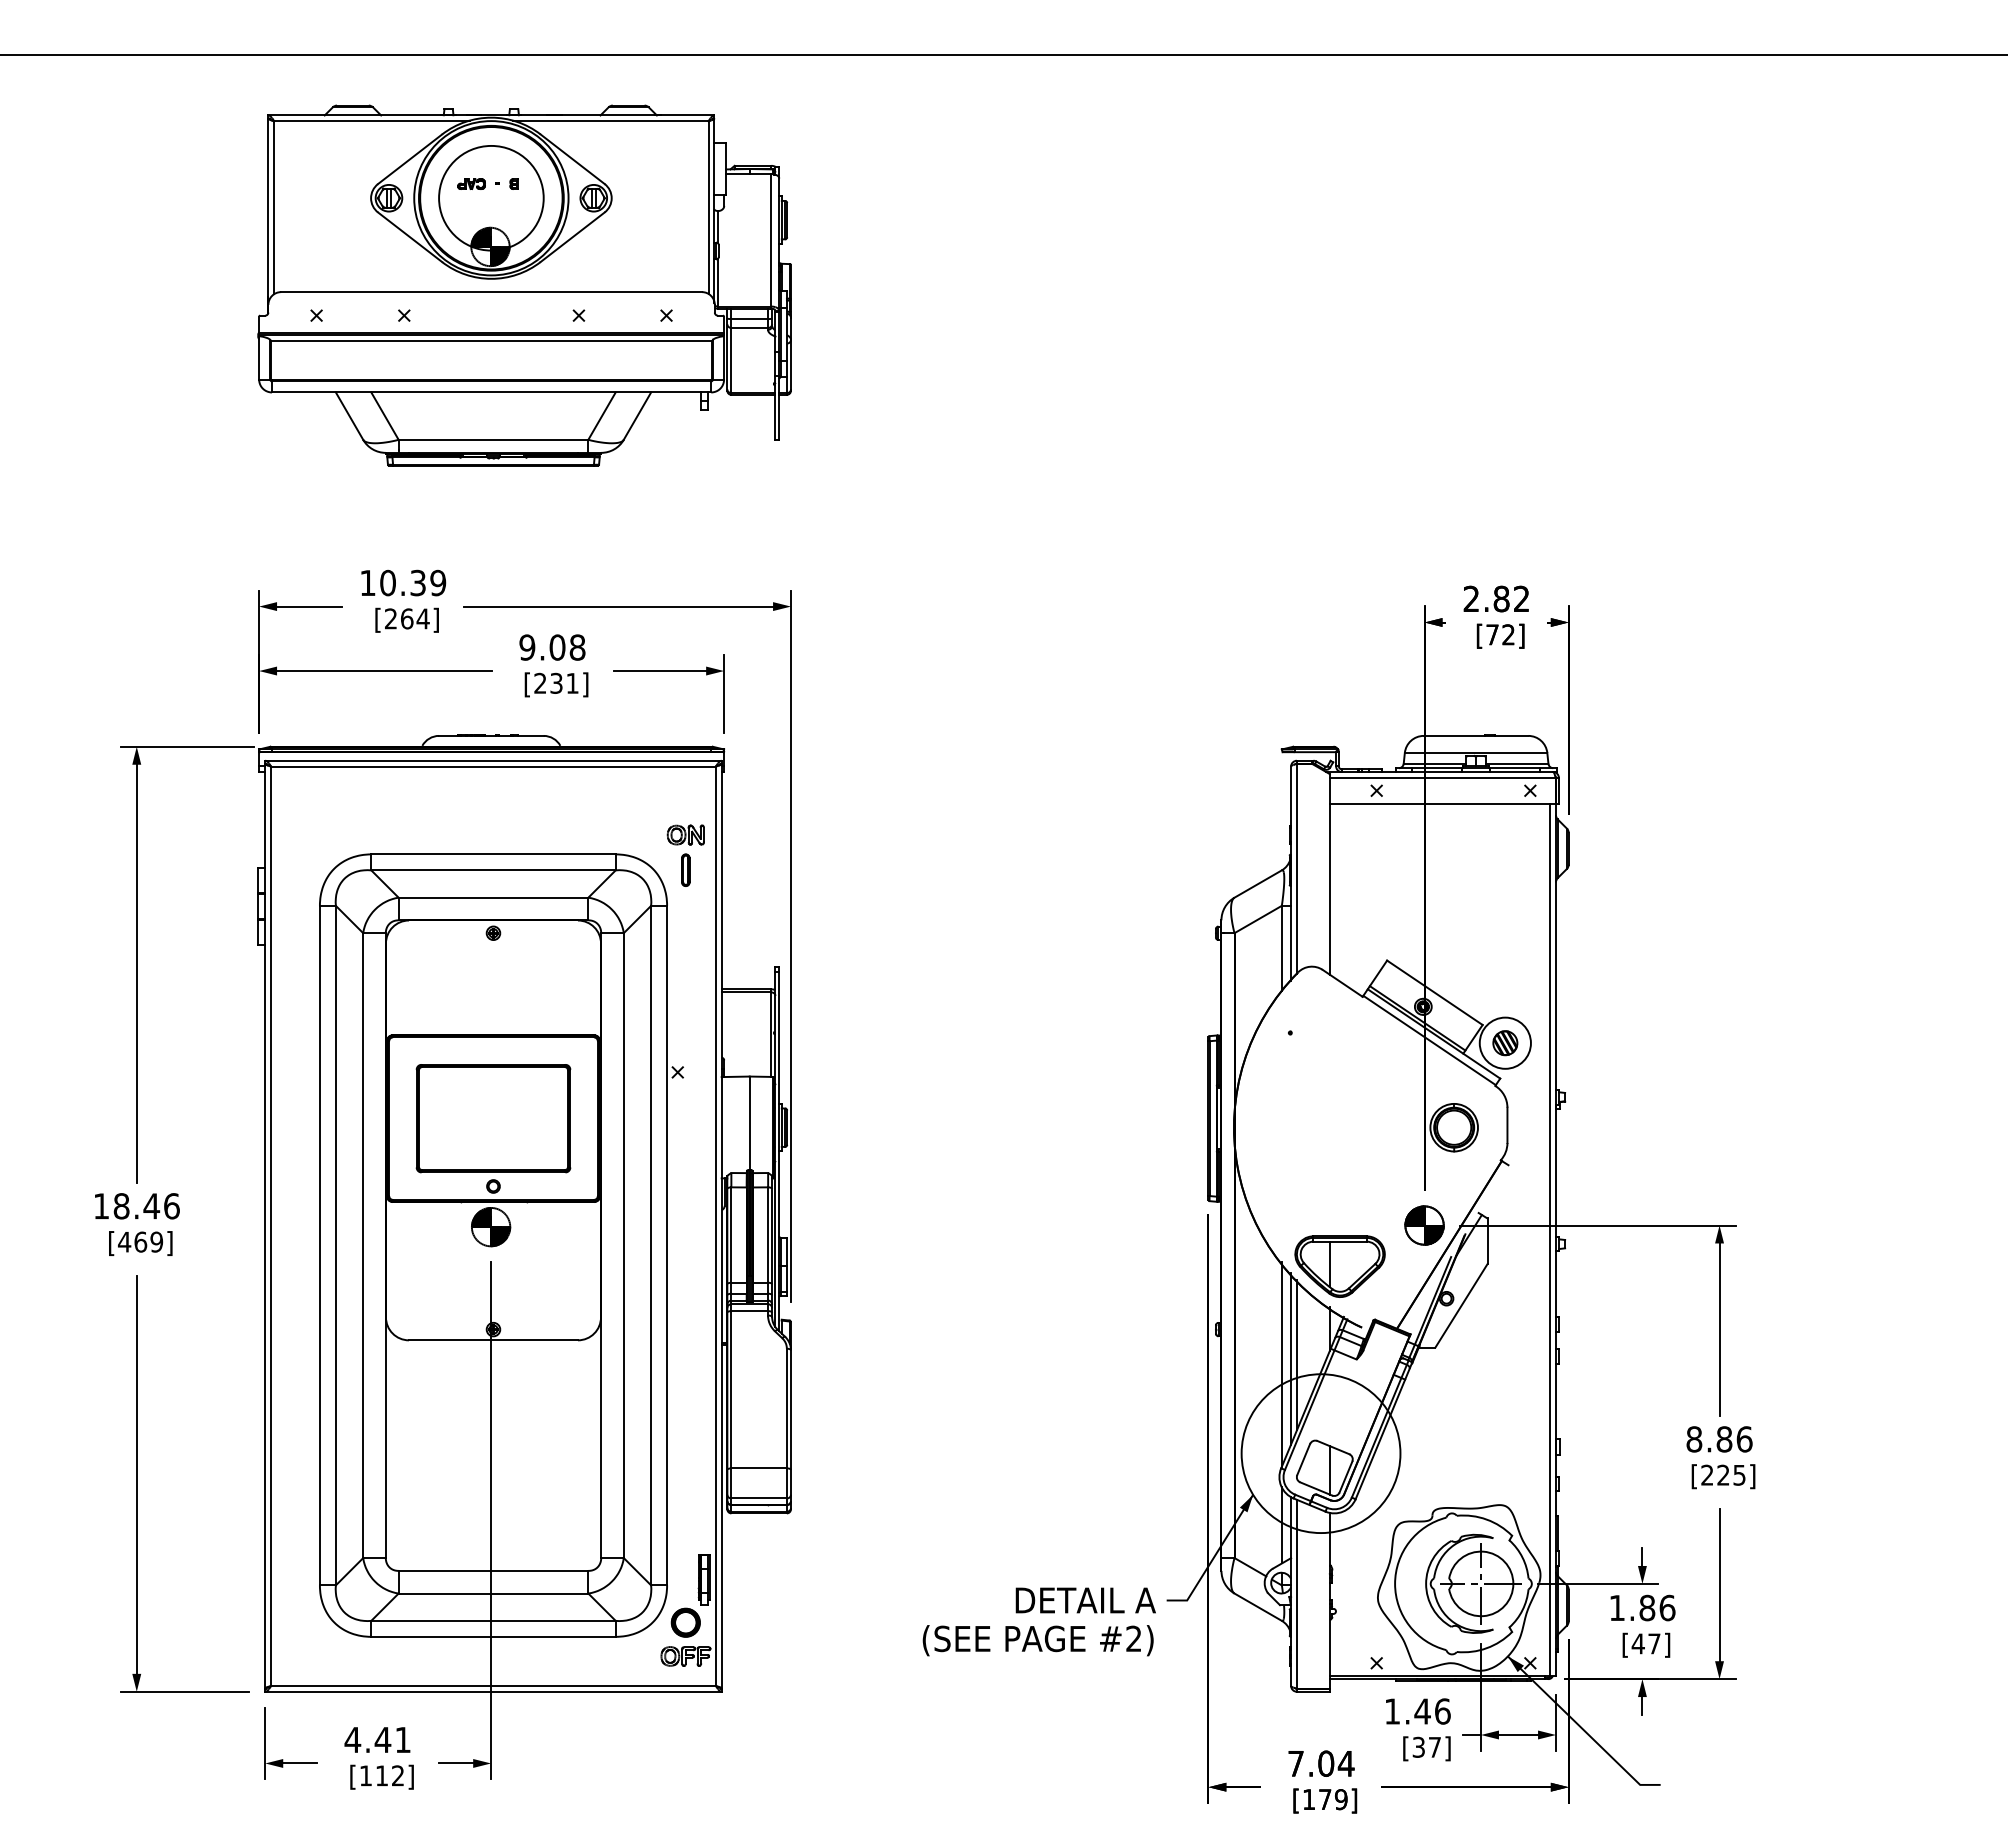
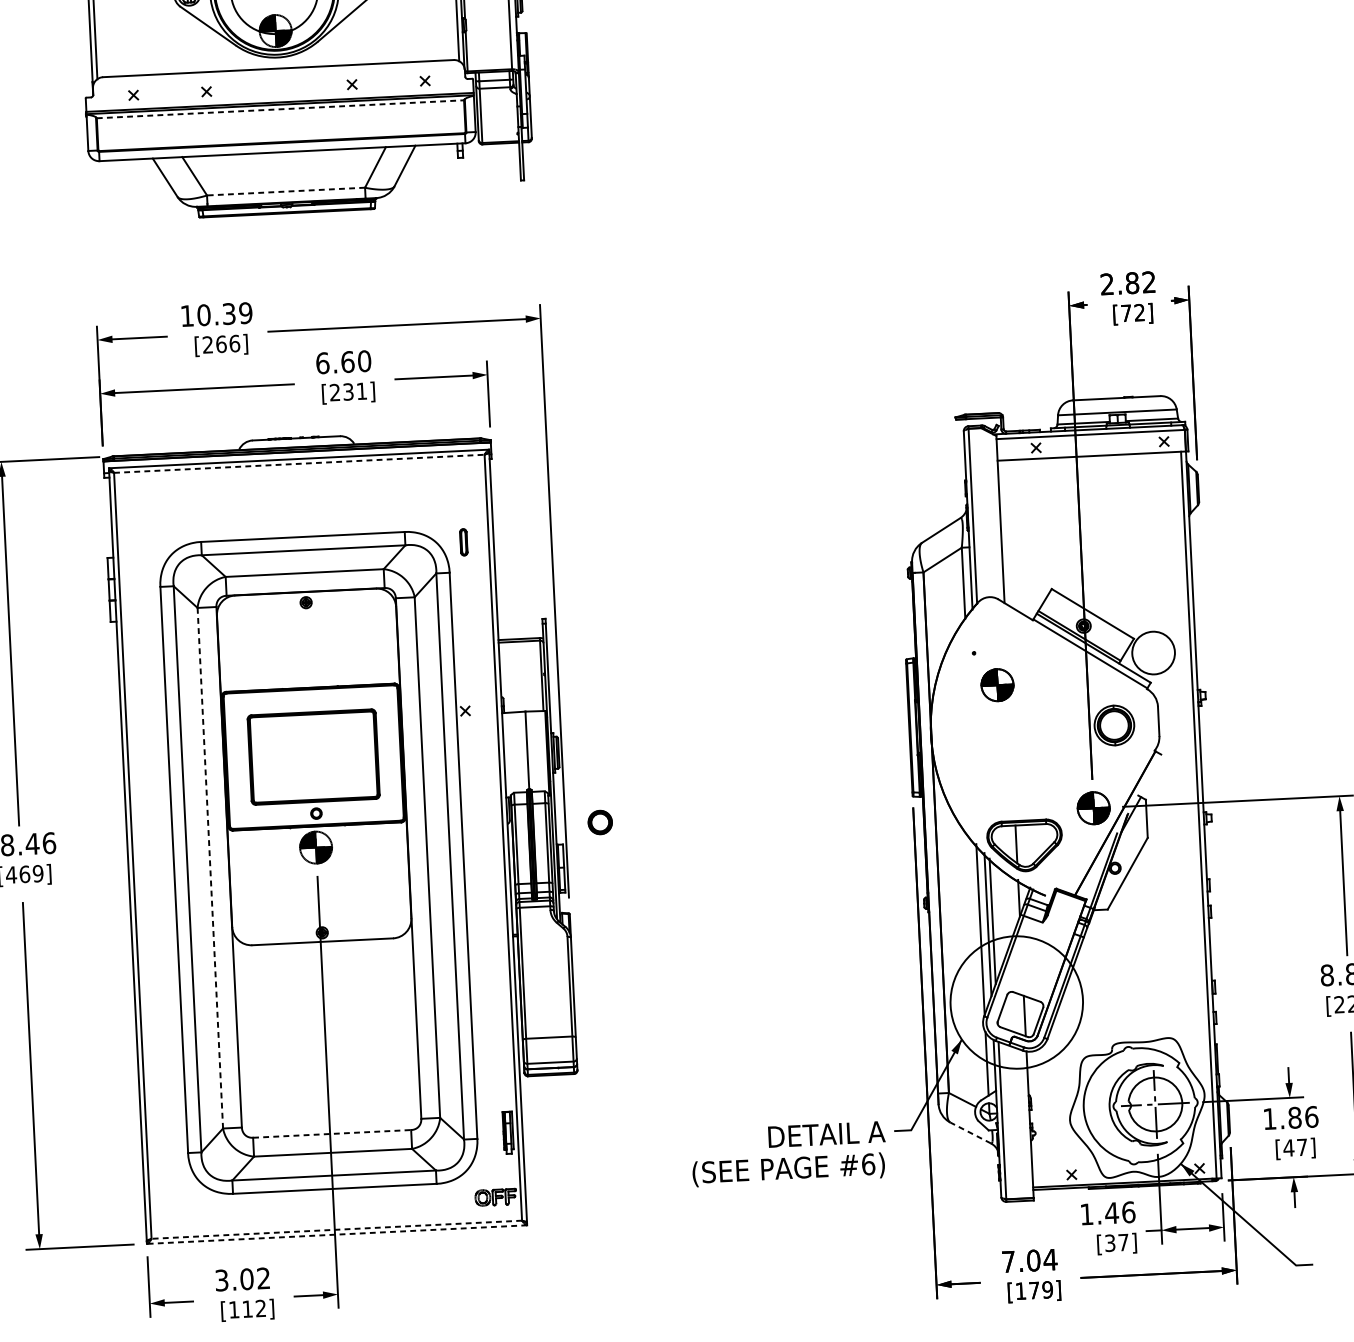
line: (492, 340) -> (281, 108), solid -> dashed
line: (493, 439) -> (286, 191), solid -> dashed
text: (422, 618) -> (234, 343), [264] -> [266]
text: (552, 647) -> (343, 362), 9.08 -> 6.60
line: (493, 766) -> (299, 463), solid -> dashed
part: (685, 834) -> (462, 512), removed
part: (1505, 1043) -> (1153, 653), removed
part: (1316, 1072) -> (997, 685), added
line: (363, 1246) -> (210, 868), solid -> dashed
line: (493, 1570) -> (332, 1133), solid -> dashed
line: (1257, 1606) -> (970, 1132), solid -> dashed
part: (685, 1622) -> (599, 822), moved
text: (1134, 1638) -> (868, 1164), #2) -> #6)
line: (492, 1685) -> (335, 1229), solid -> dashed
line: (492, 1691) -> (336, 1234), solid -> dashed
text: (377, 1739) -> (242, 1279), 4.41 -> 3.02

